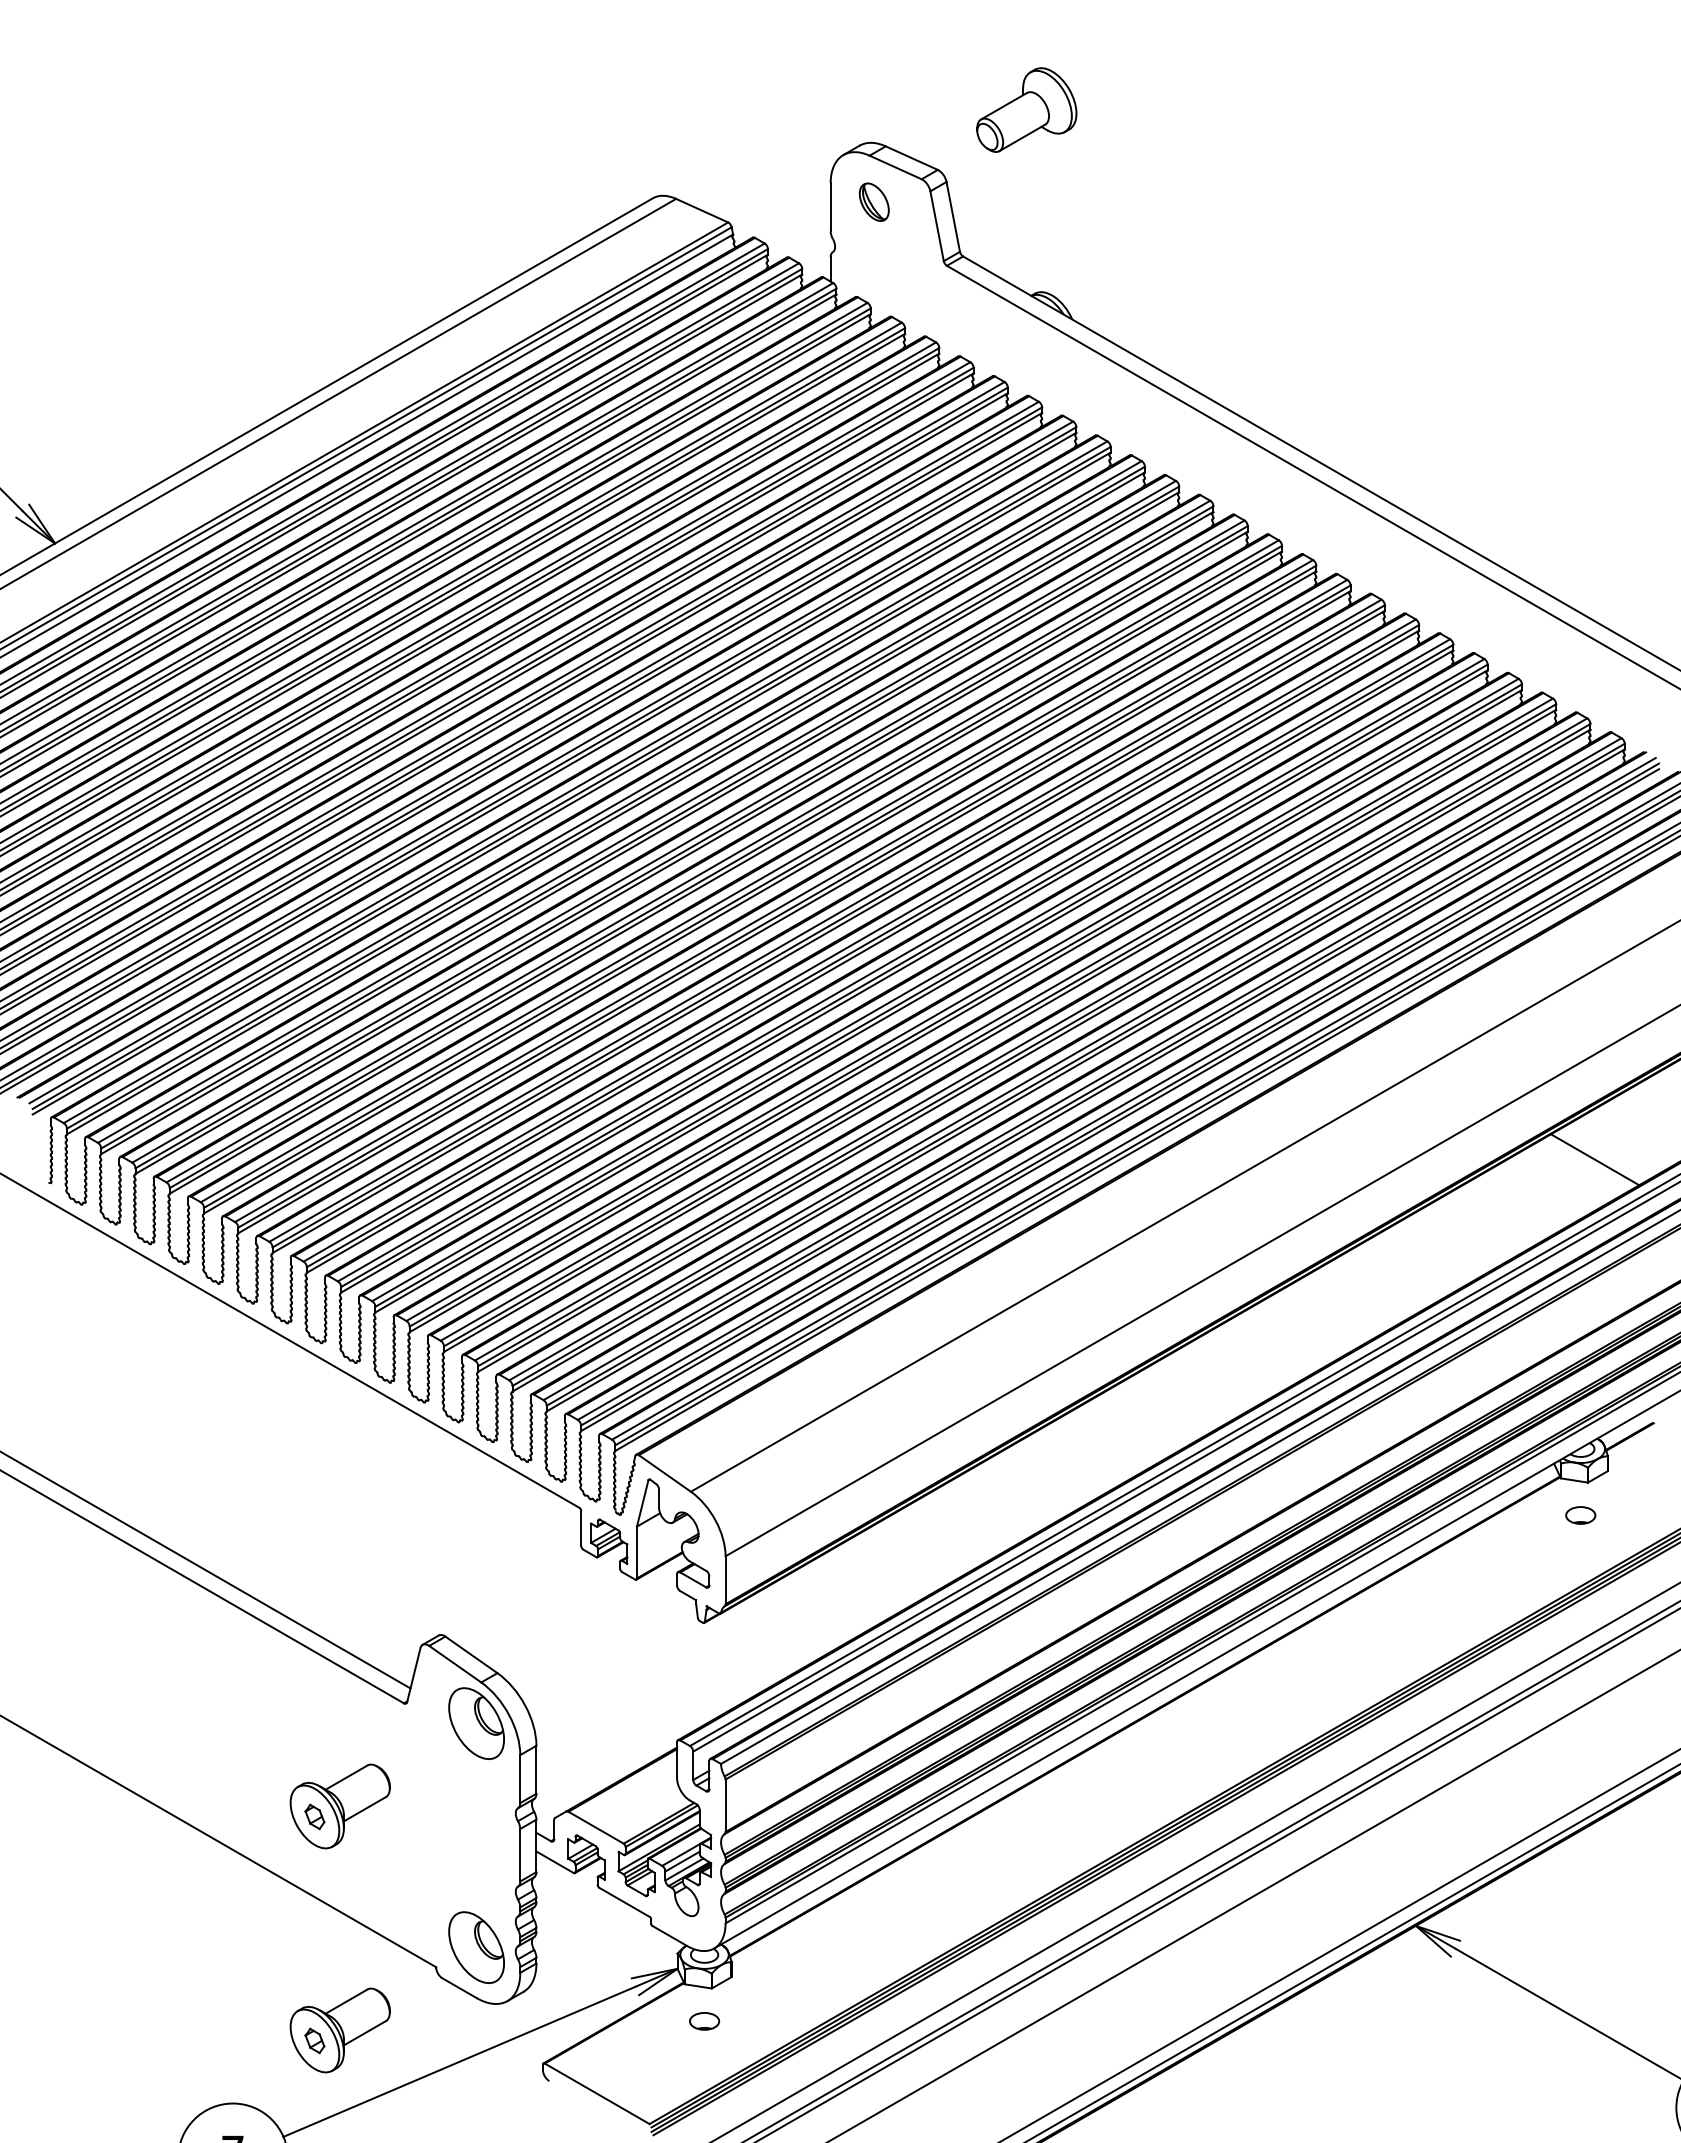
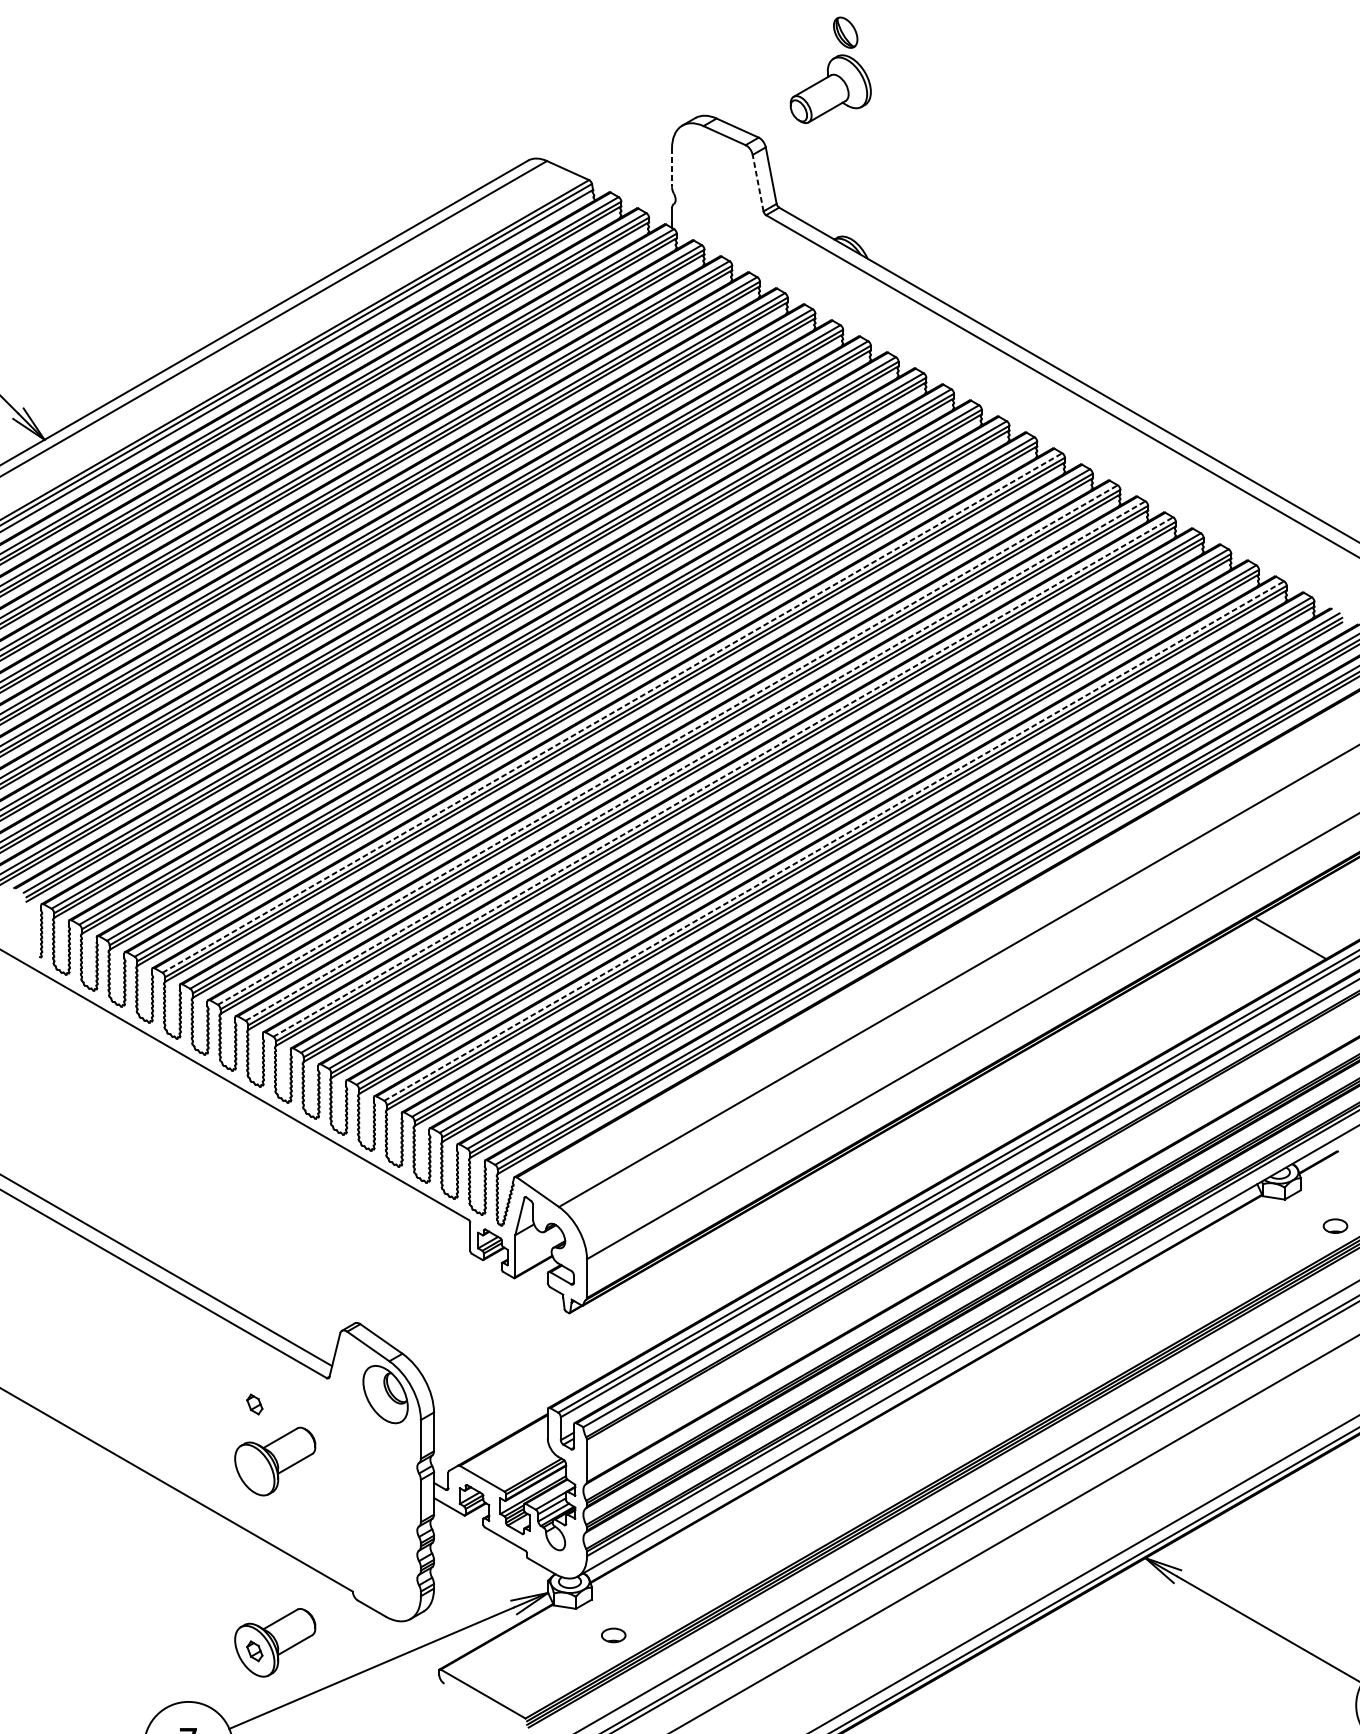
part: (873, 201) -> (845, 32), moved
line: (830, 207) -> (671, 168), solid -> dashed
line: (937, 226) -> (758, 183), solid -> dashed
line: (757, 880) -> (612, 712), solid -> dashed
line: (825, 920) -> (667, 744), solid -> dashed
line: (860, 940) -> (696, 761), solid -> dashed
line: (894, 960) -> (723, 777), solid -> dashed
line: (1031, 1039) -> (834, 841), solid -> dashed
part: (1580, 1515) -> (1335, 1226), moved
part: (314, 1816) -> (254, 1404), moved
part: (476, 1947) -> (385, 1575), removed
part: (704, 2021) -> (613, 1635), moved

